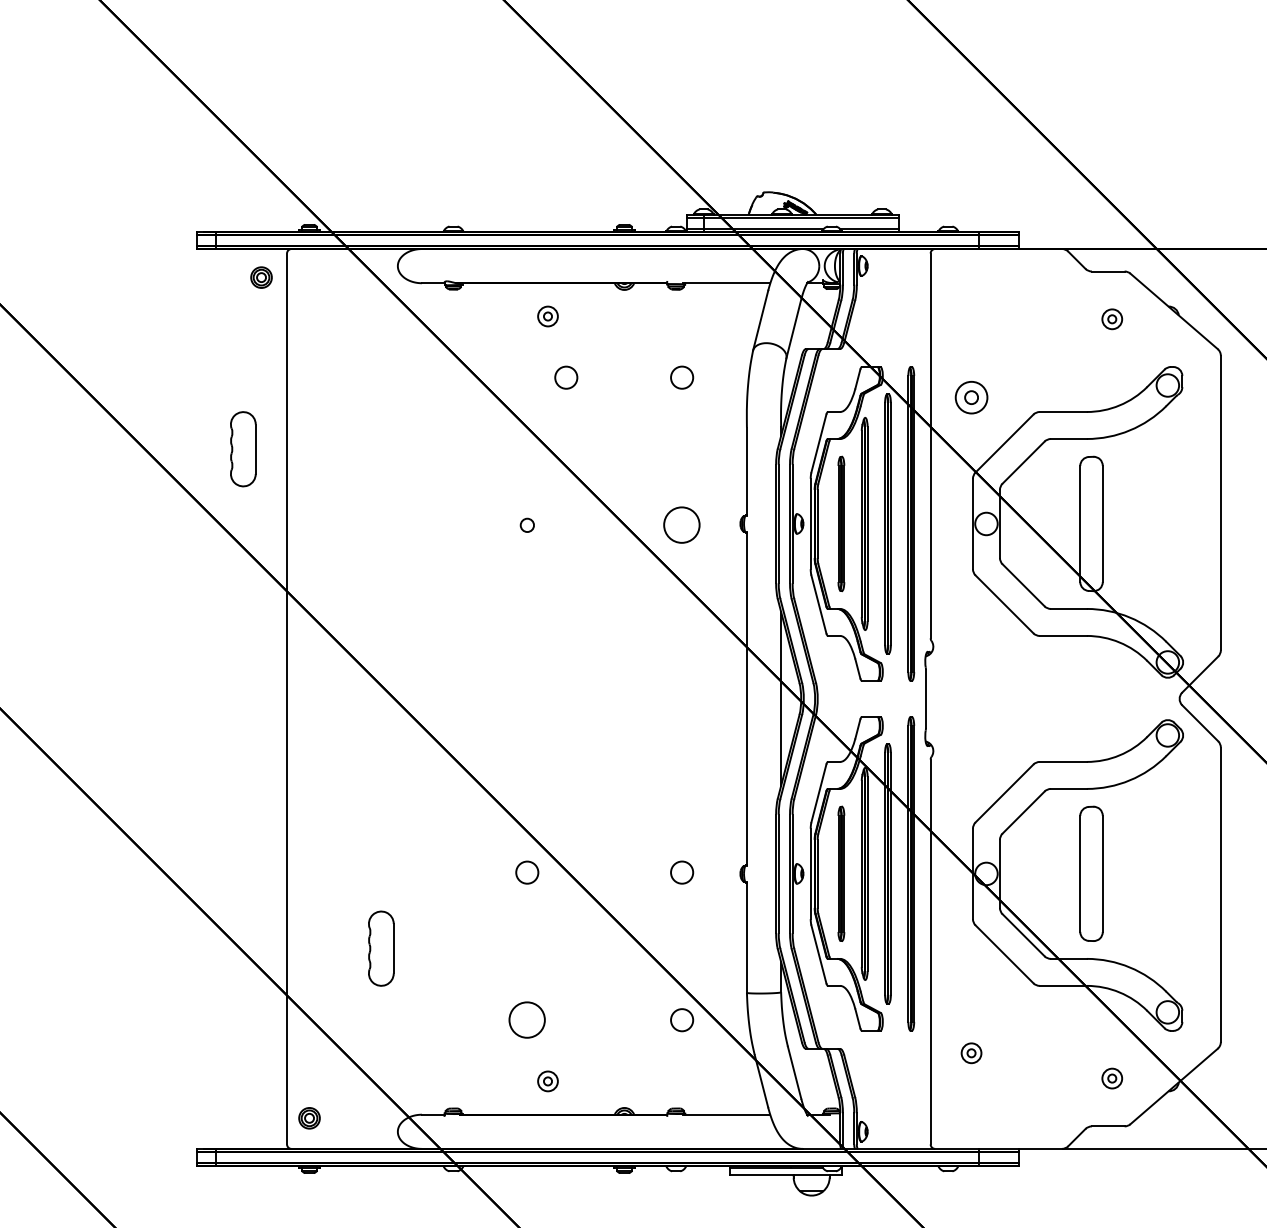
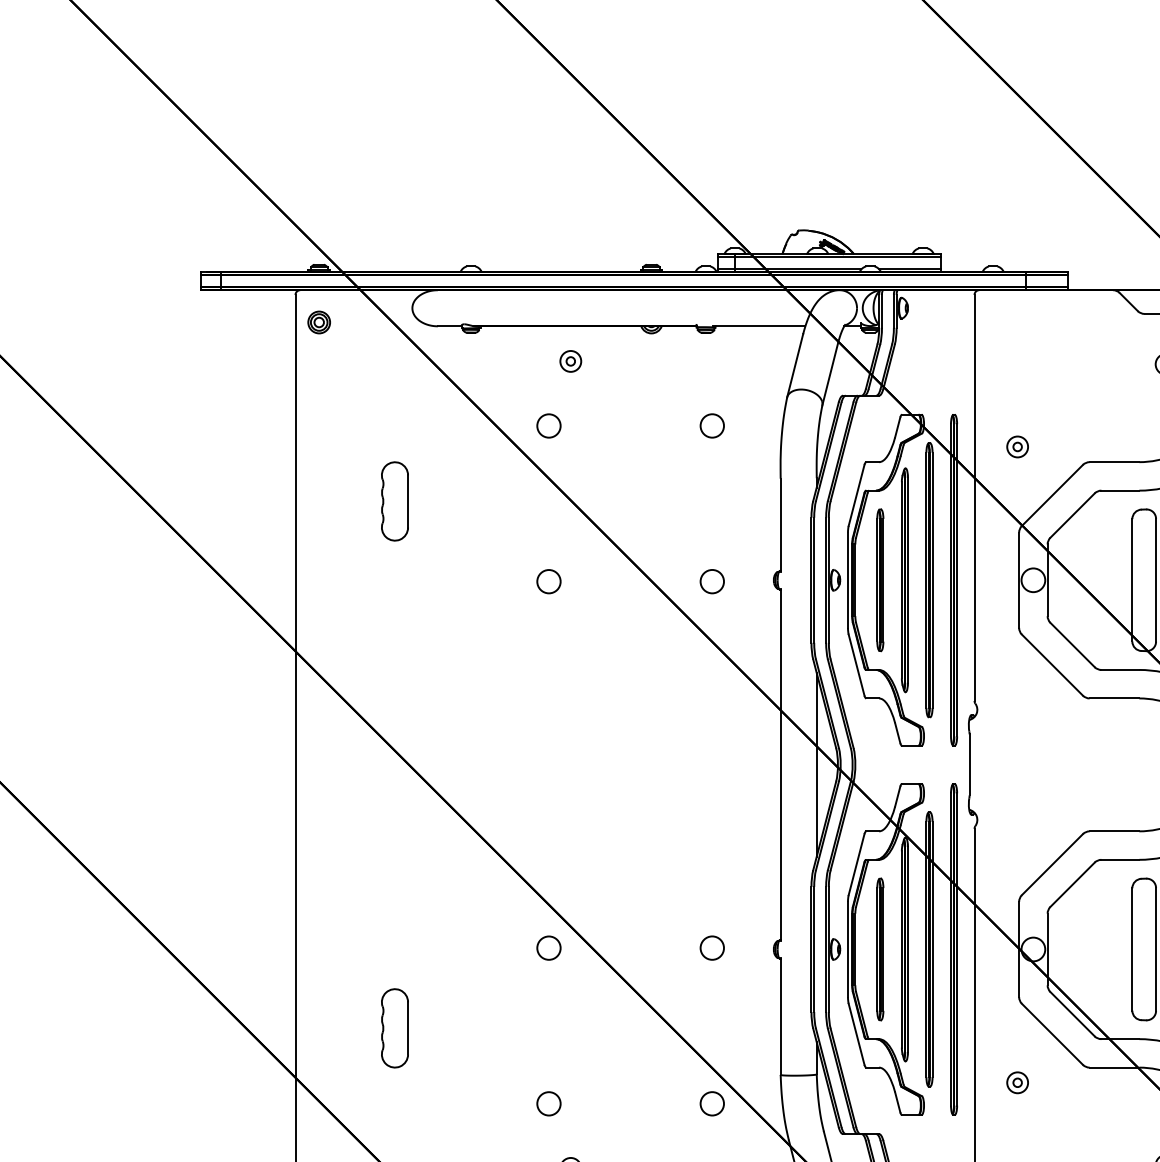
part: (261, 277) -> (319, 322), moved
circle: (566, 377) -> (549, 425), moved
part: (971, 397) -> (1017, 446), size x0.62
part: (243, 449) -> (395, 501), moved
circle: (527, 525) -> (549, 581), size x1.67
circle: (682, 525) -> (712, 581), size x0.62
circle: (527, 1020) -> (549, 1104), size x0.62
part: (971, 1053) -> (1017, 1083), moved

